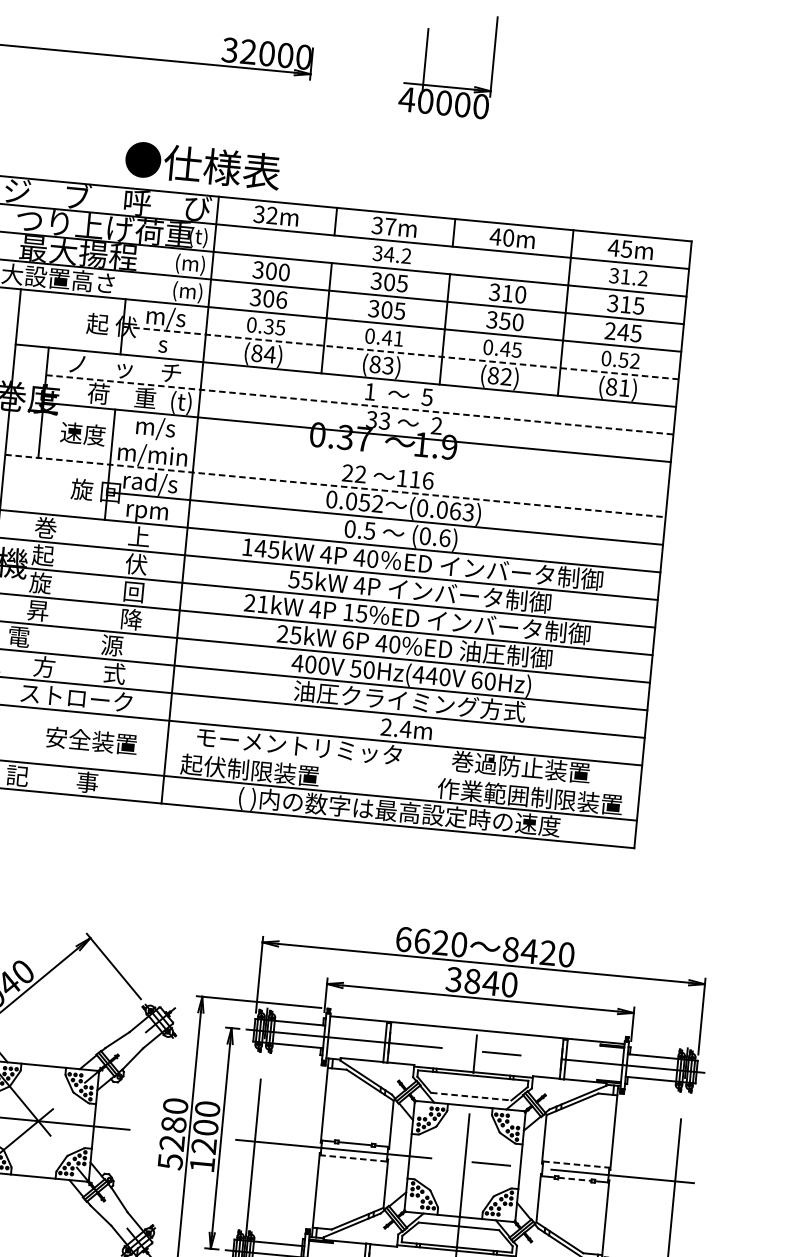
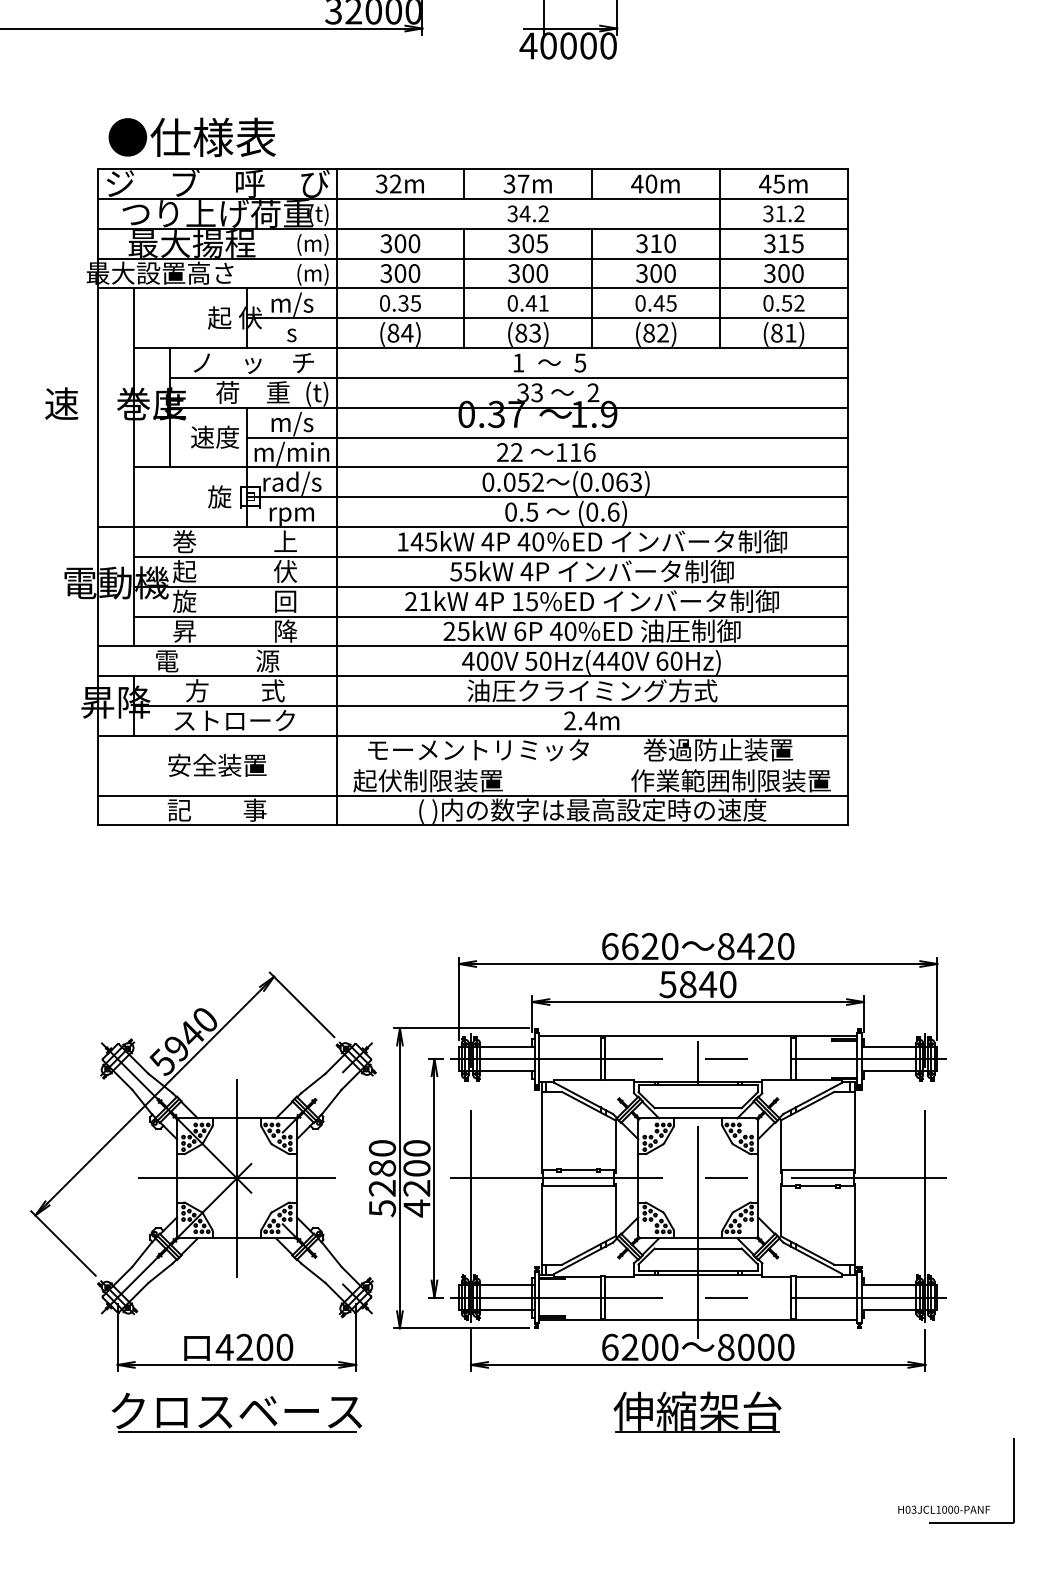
text: (202, 165) -> (191, 137), moved
text: (281, 300) -> (414, 273), 306 -> 300
text: (400, 311) -> (542, 273), 305 -> 300
text: (504, 321) -> (655, 273), 350 -> 300
text: (623, 332) -> (783, 273), 245 -> 300
line: (401, 353) -> (548, 318), dashed -> solid
line: (360, 404) -> (509, 377), dashed -> solid
line: (390, 463) -> (547, 437), added
line: (336, 486) -> (491, 467), dashed -> solid
text: (91, 740) -> (217, 764), moved
text: (454, 979) -> (668, 984), 3840 -> 5840
line: (471, 1096) -> (698, 1108), dashed -> solid
line: (38, 1120) -> (236, 1177), added
line: (353, 1158) -> (578, 1186), dashed -> solid
text: (201, 1164) -> (416, 1208), 1200 -> 4200
line: (576, 1164) -> (817, 1170), dashed -> solid
line: (574, 1179) -> (817, 1186), dashed -> solid

